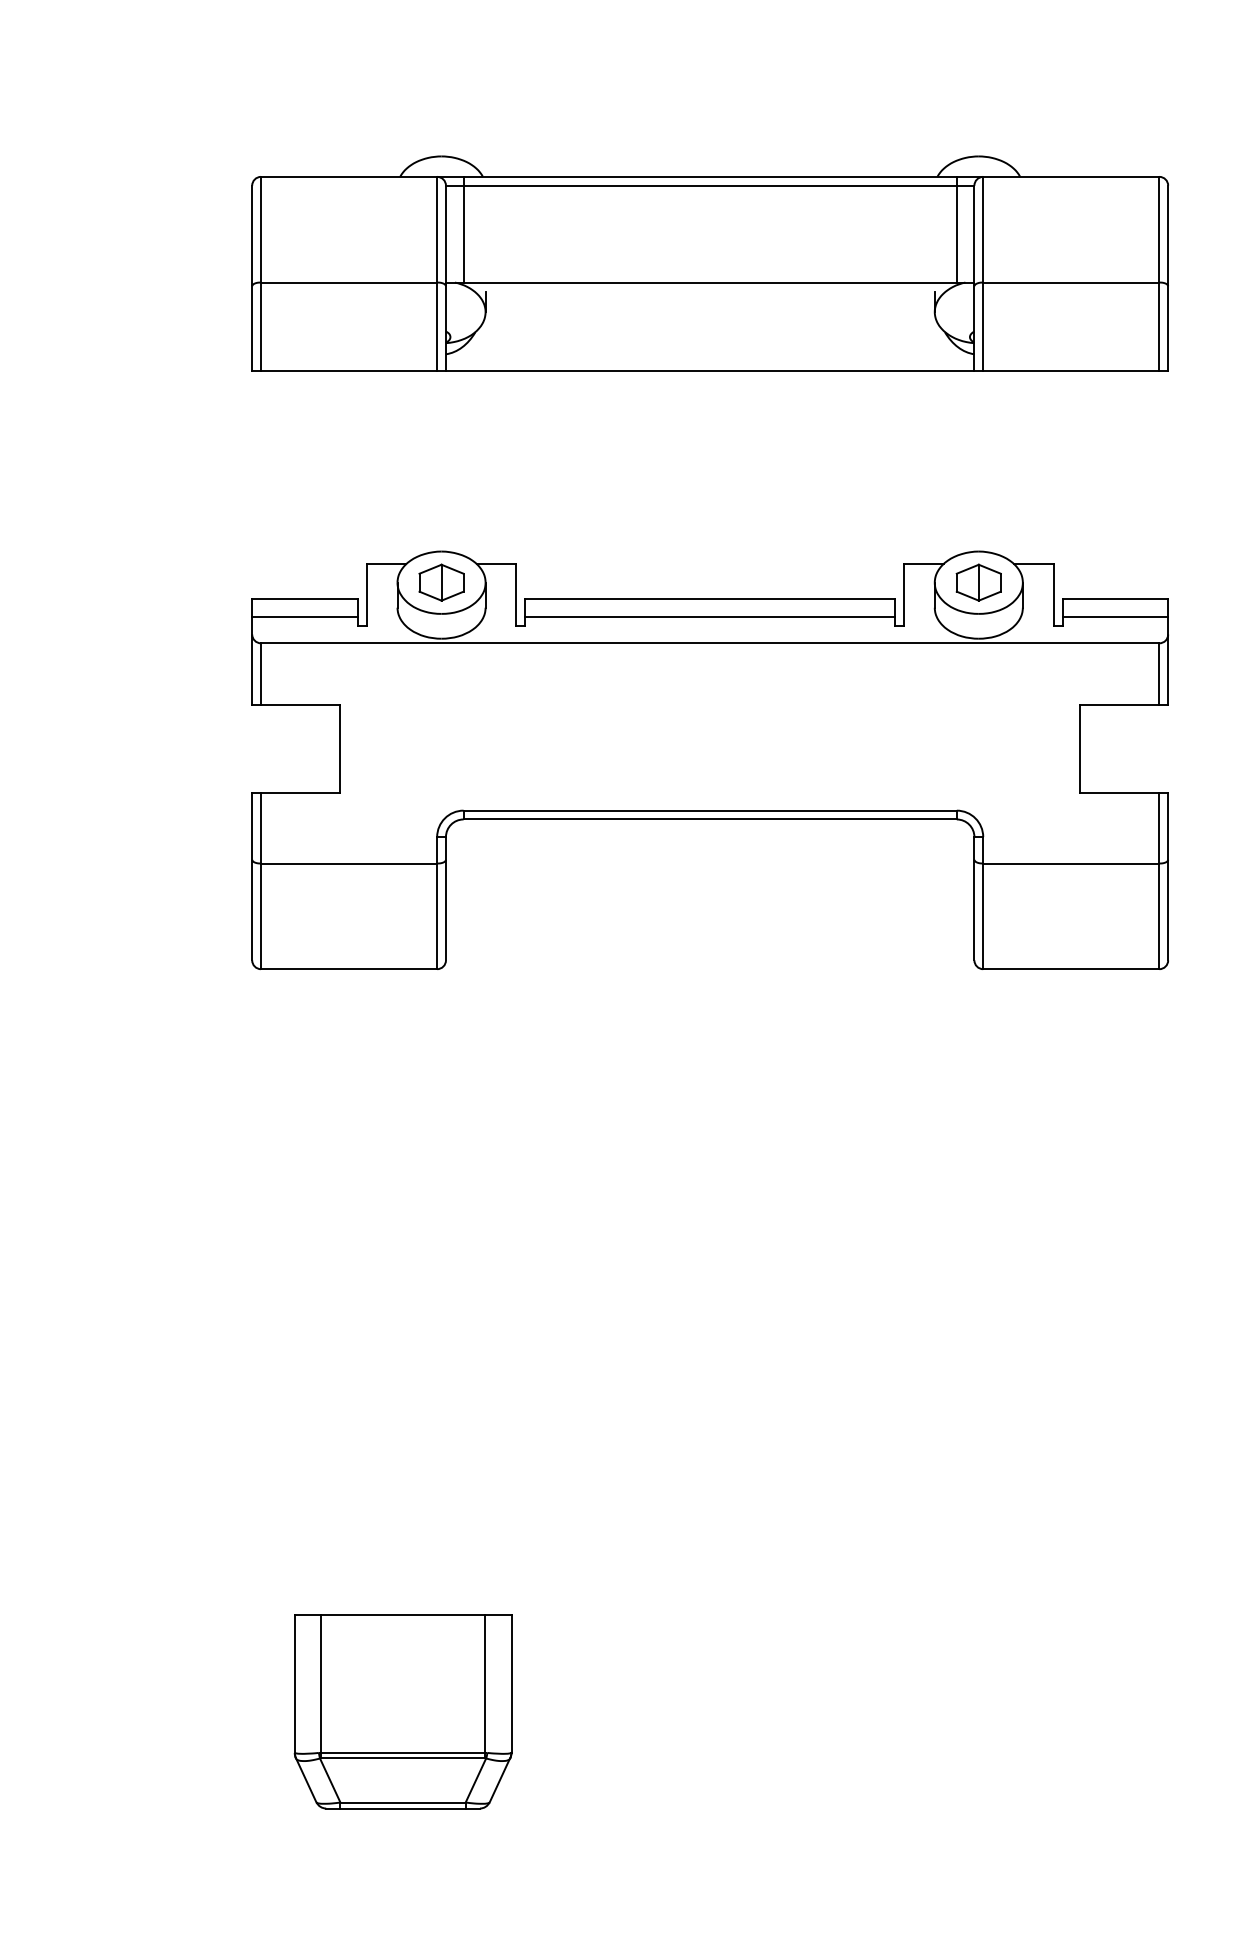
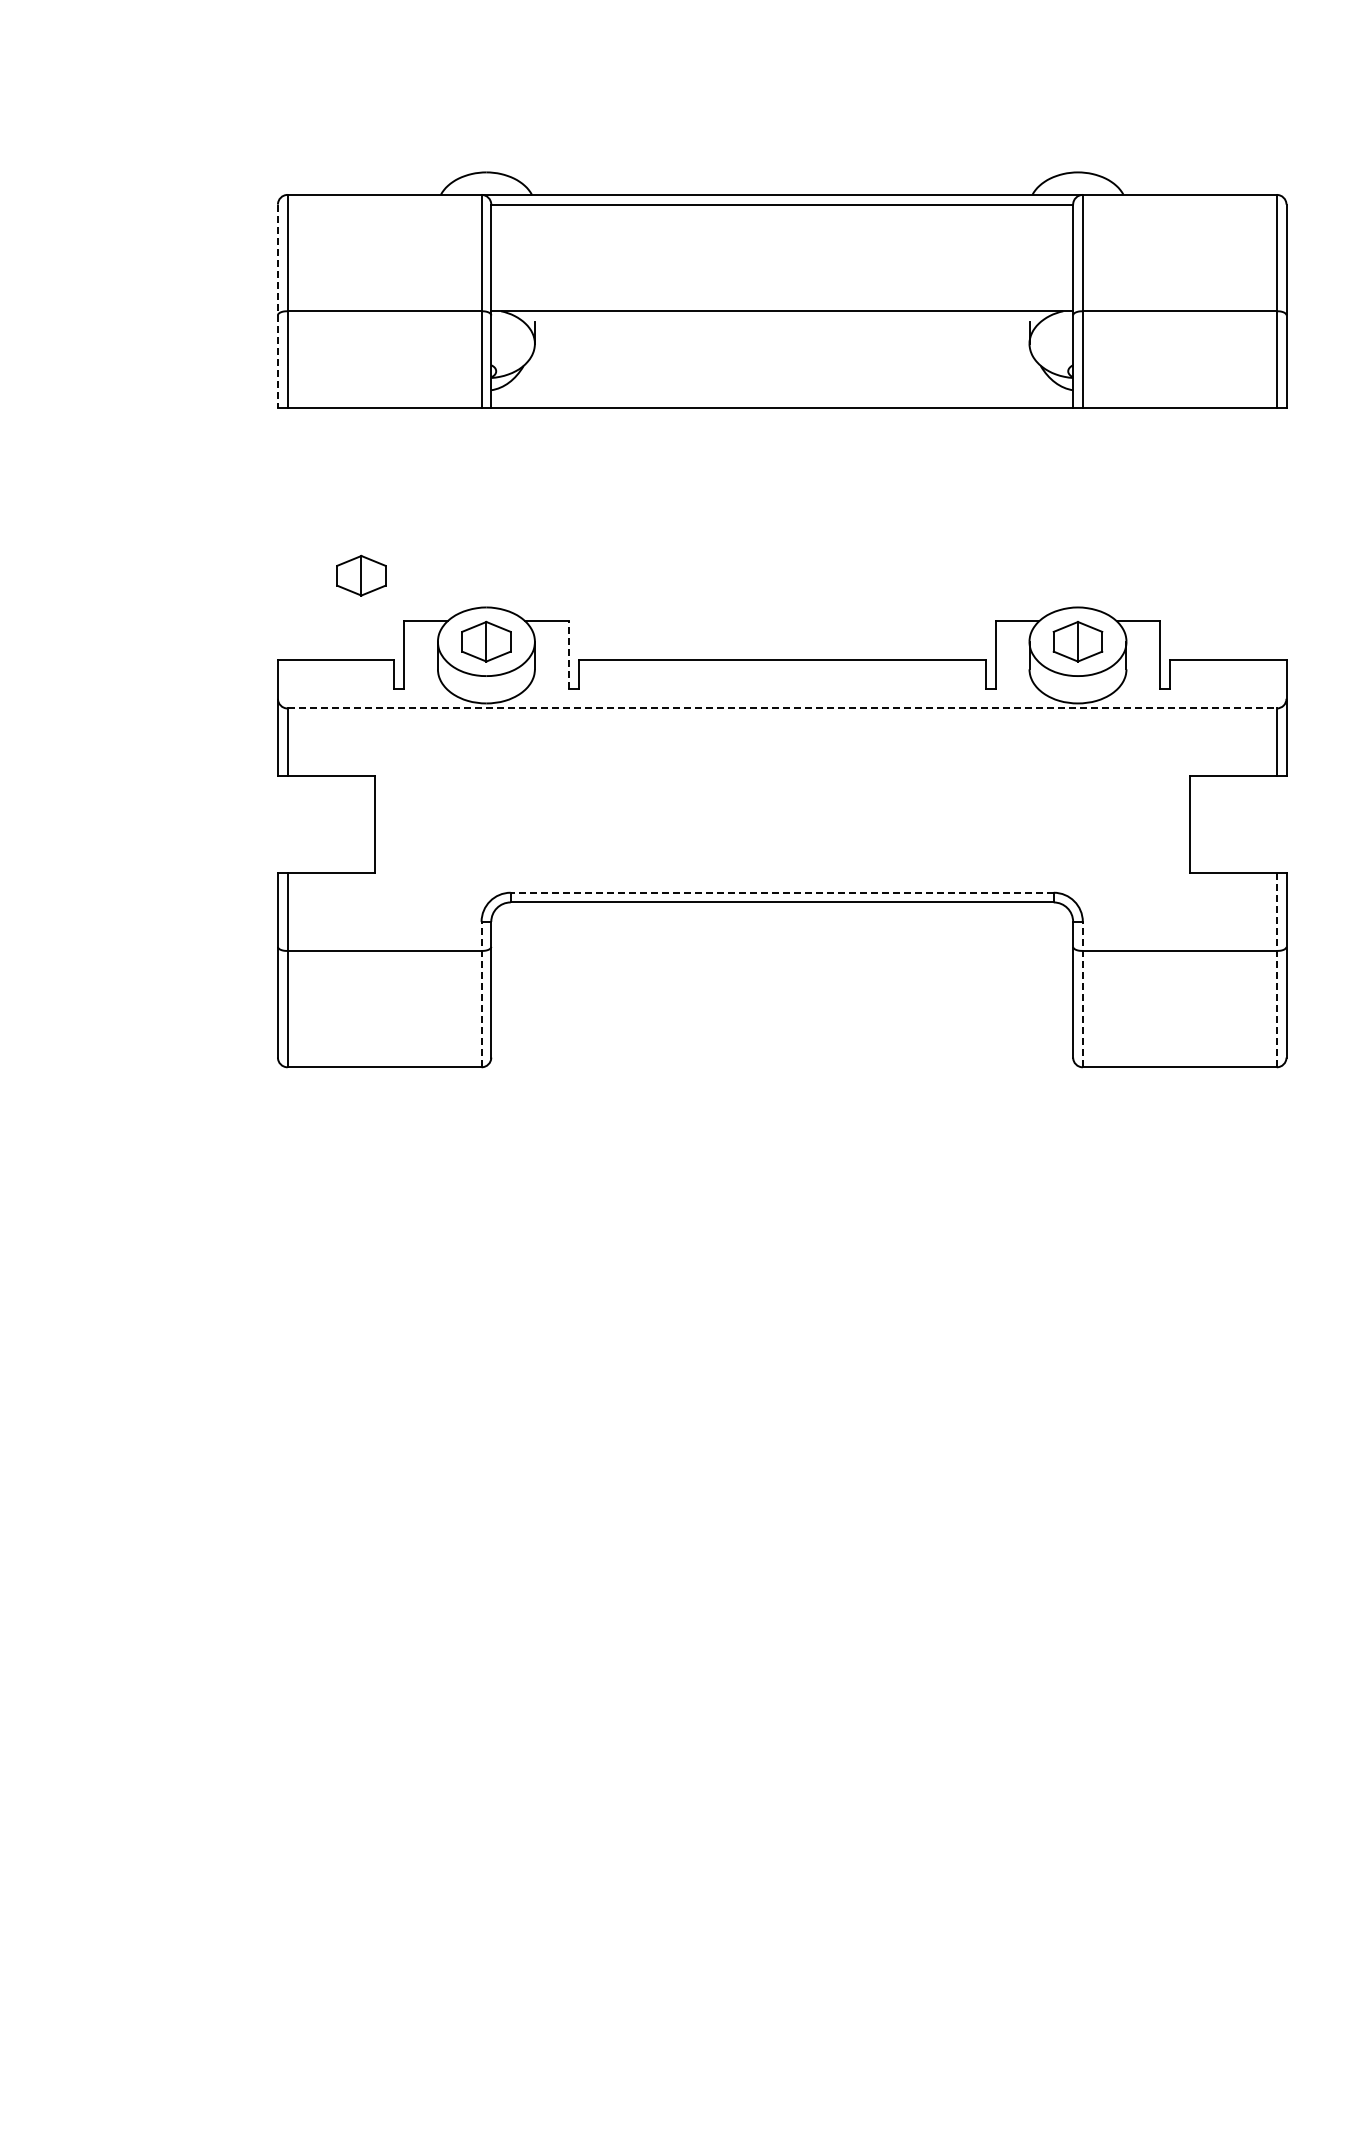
line: (463, 229) -> (510, 252), removed
line: (956, 229) -> (1053, 252), removed
line: (251, 278) -> (277, 306), solid -> dashed
part: (328, 522) -> (361, 575), added
line: (516, 595) -> (568, 655), solid -> dashed
line: (304, 616) -> (335, 679), removed
line: (709, 616) -> (781, 679), removed
line: (1115, 616) -> (1228, 679), removed
line: (710, 643) -> (782, 708), solid -> dashed
line: (710, 810) -> (782, 892), solid -> dashed
line: (1159, 881) -> (1276, 970), solid -> dashed
line: (437, 903) -> (481, 994), solid -> dashed
line: (982, 903) -> (1082, 994), solid -> dashed
part: (403, 1711) -> (444, 1884), removed

